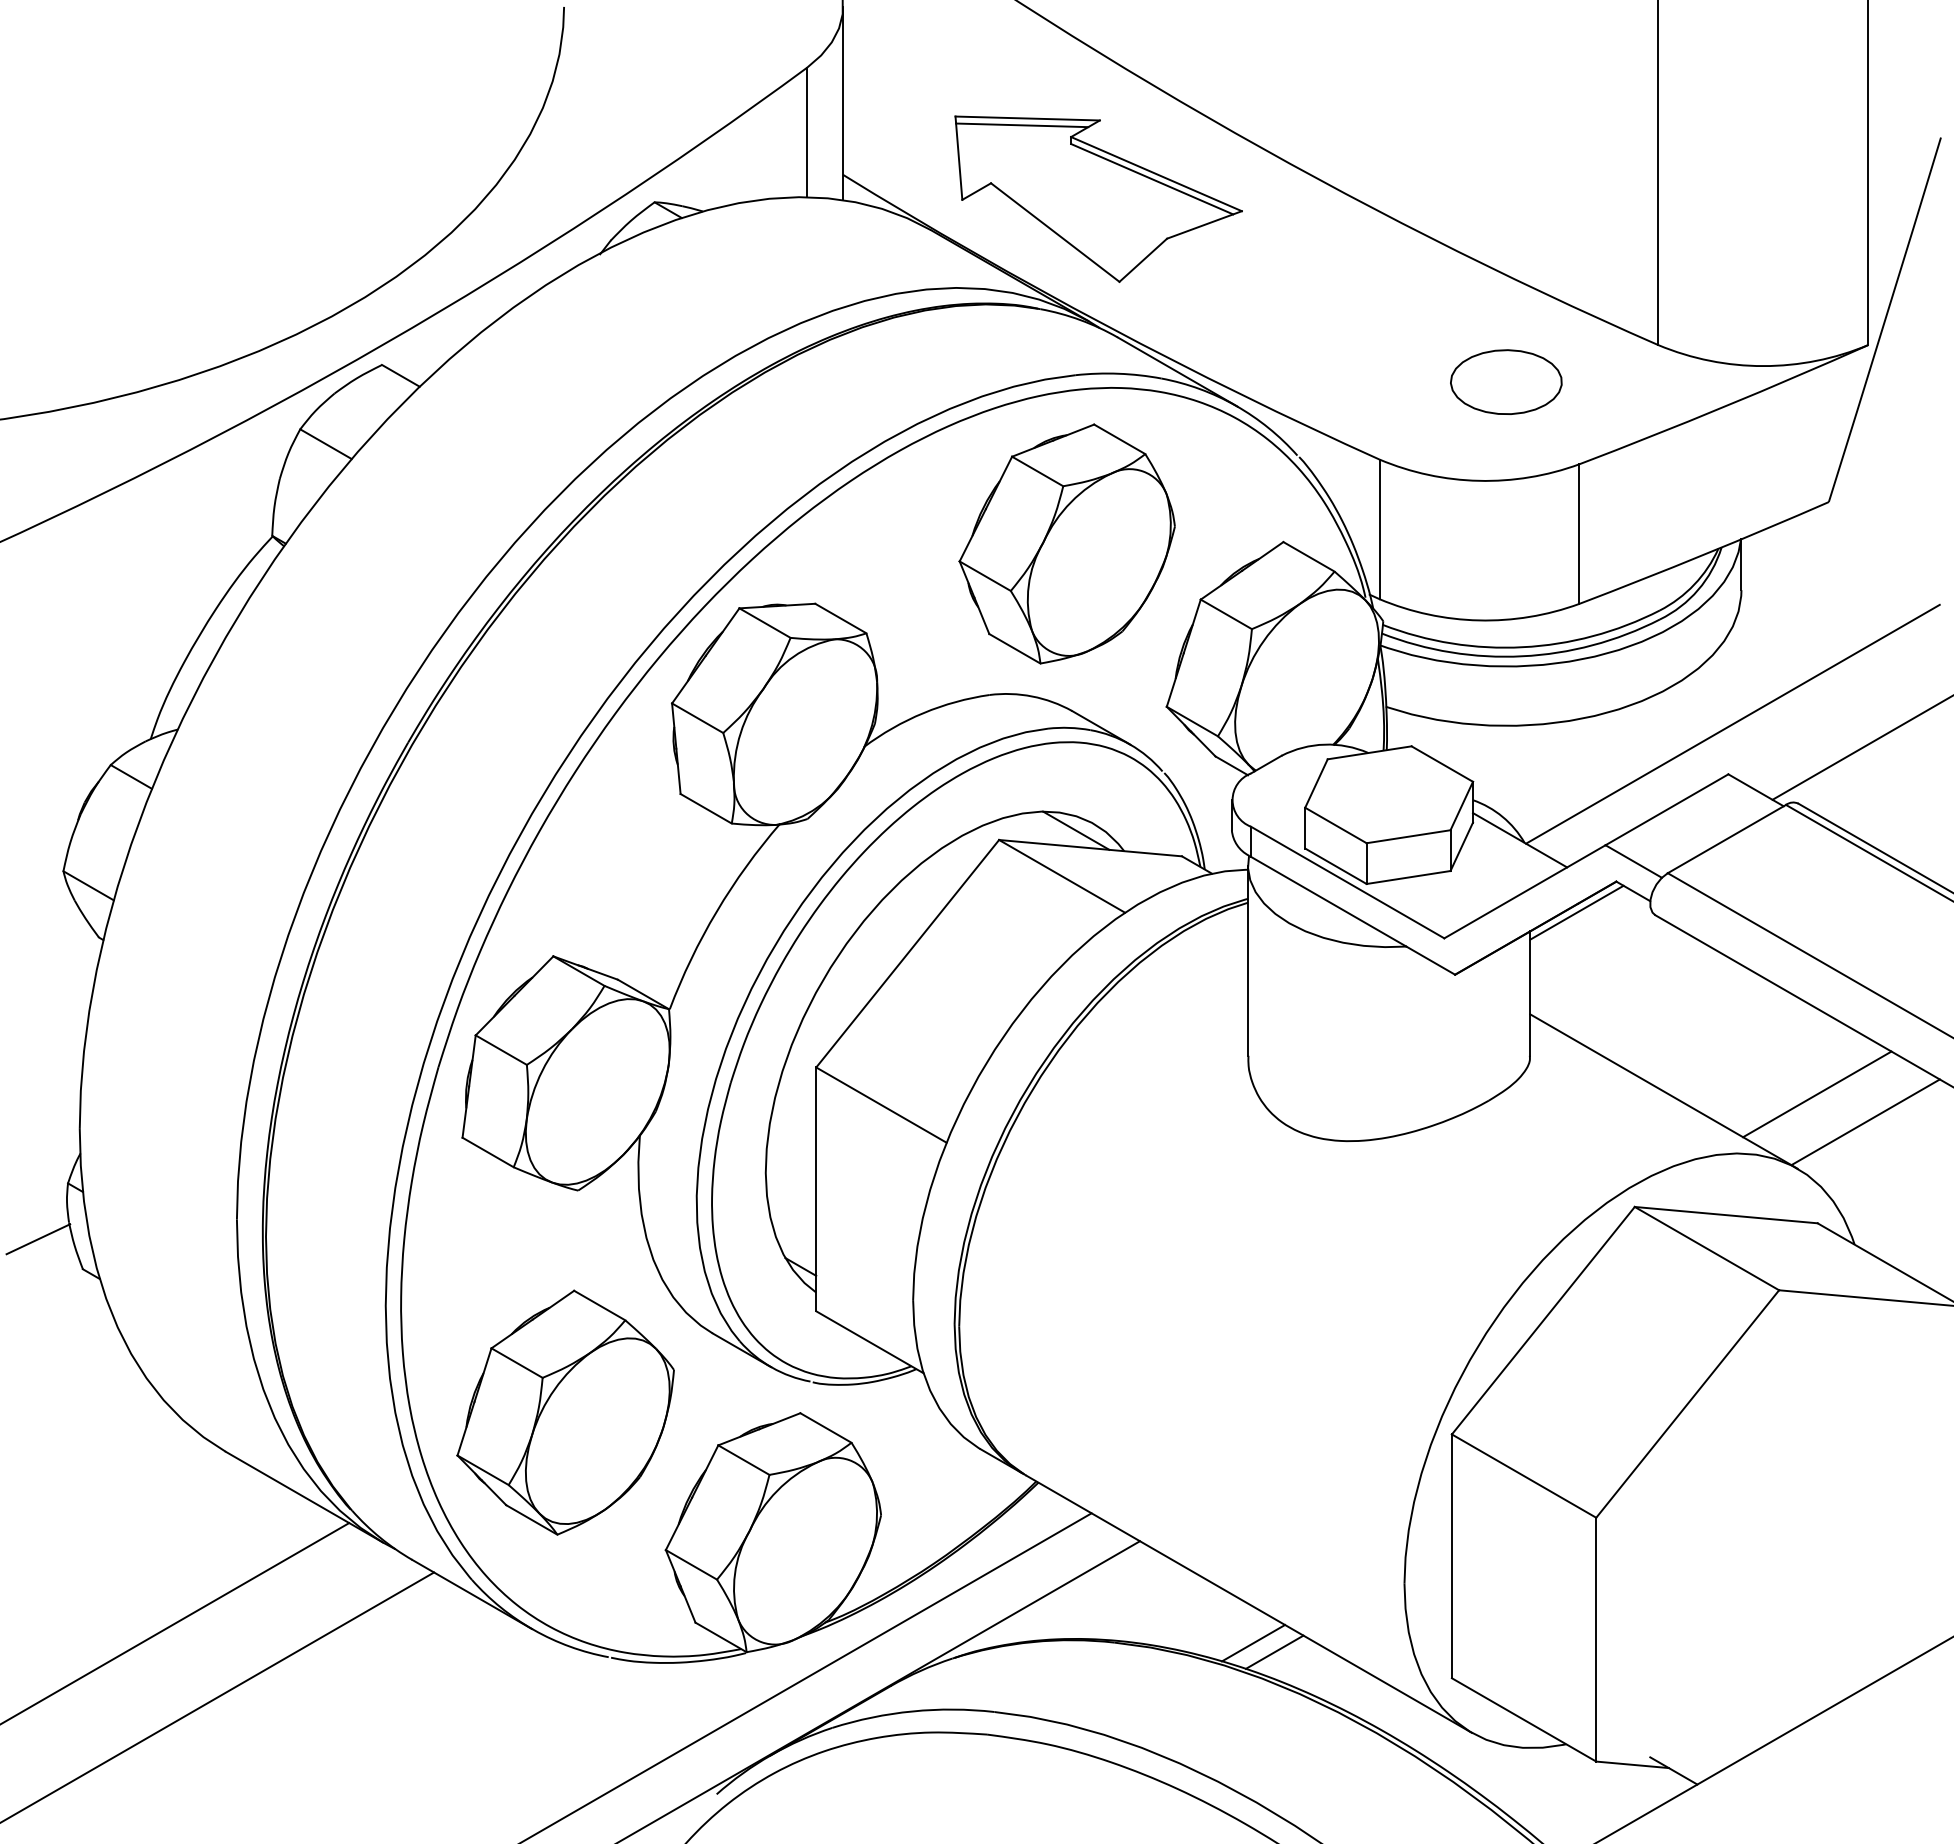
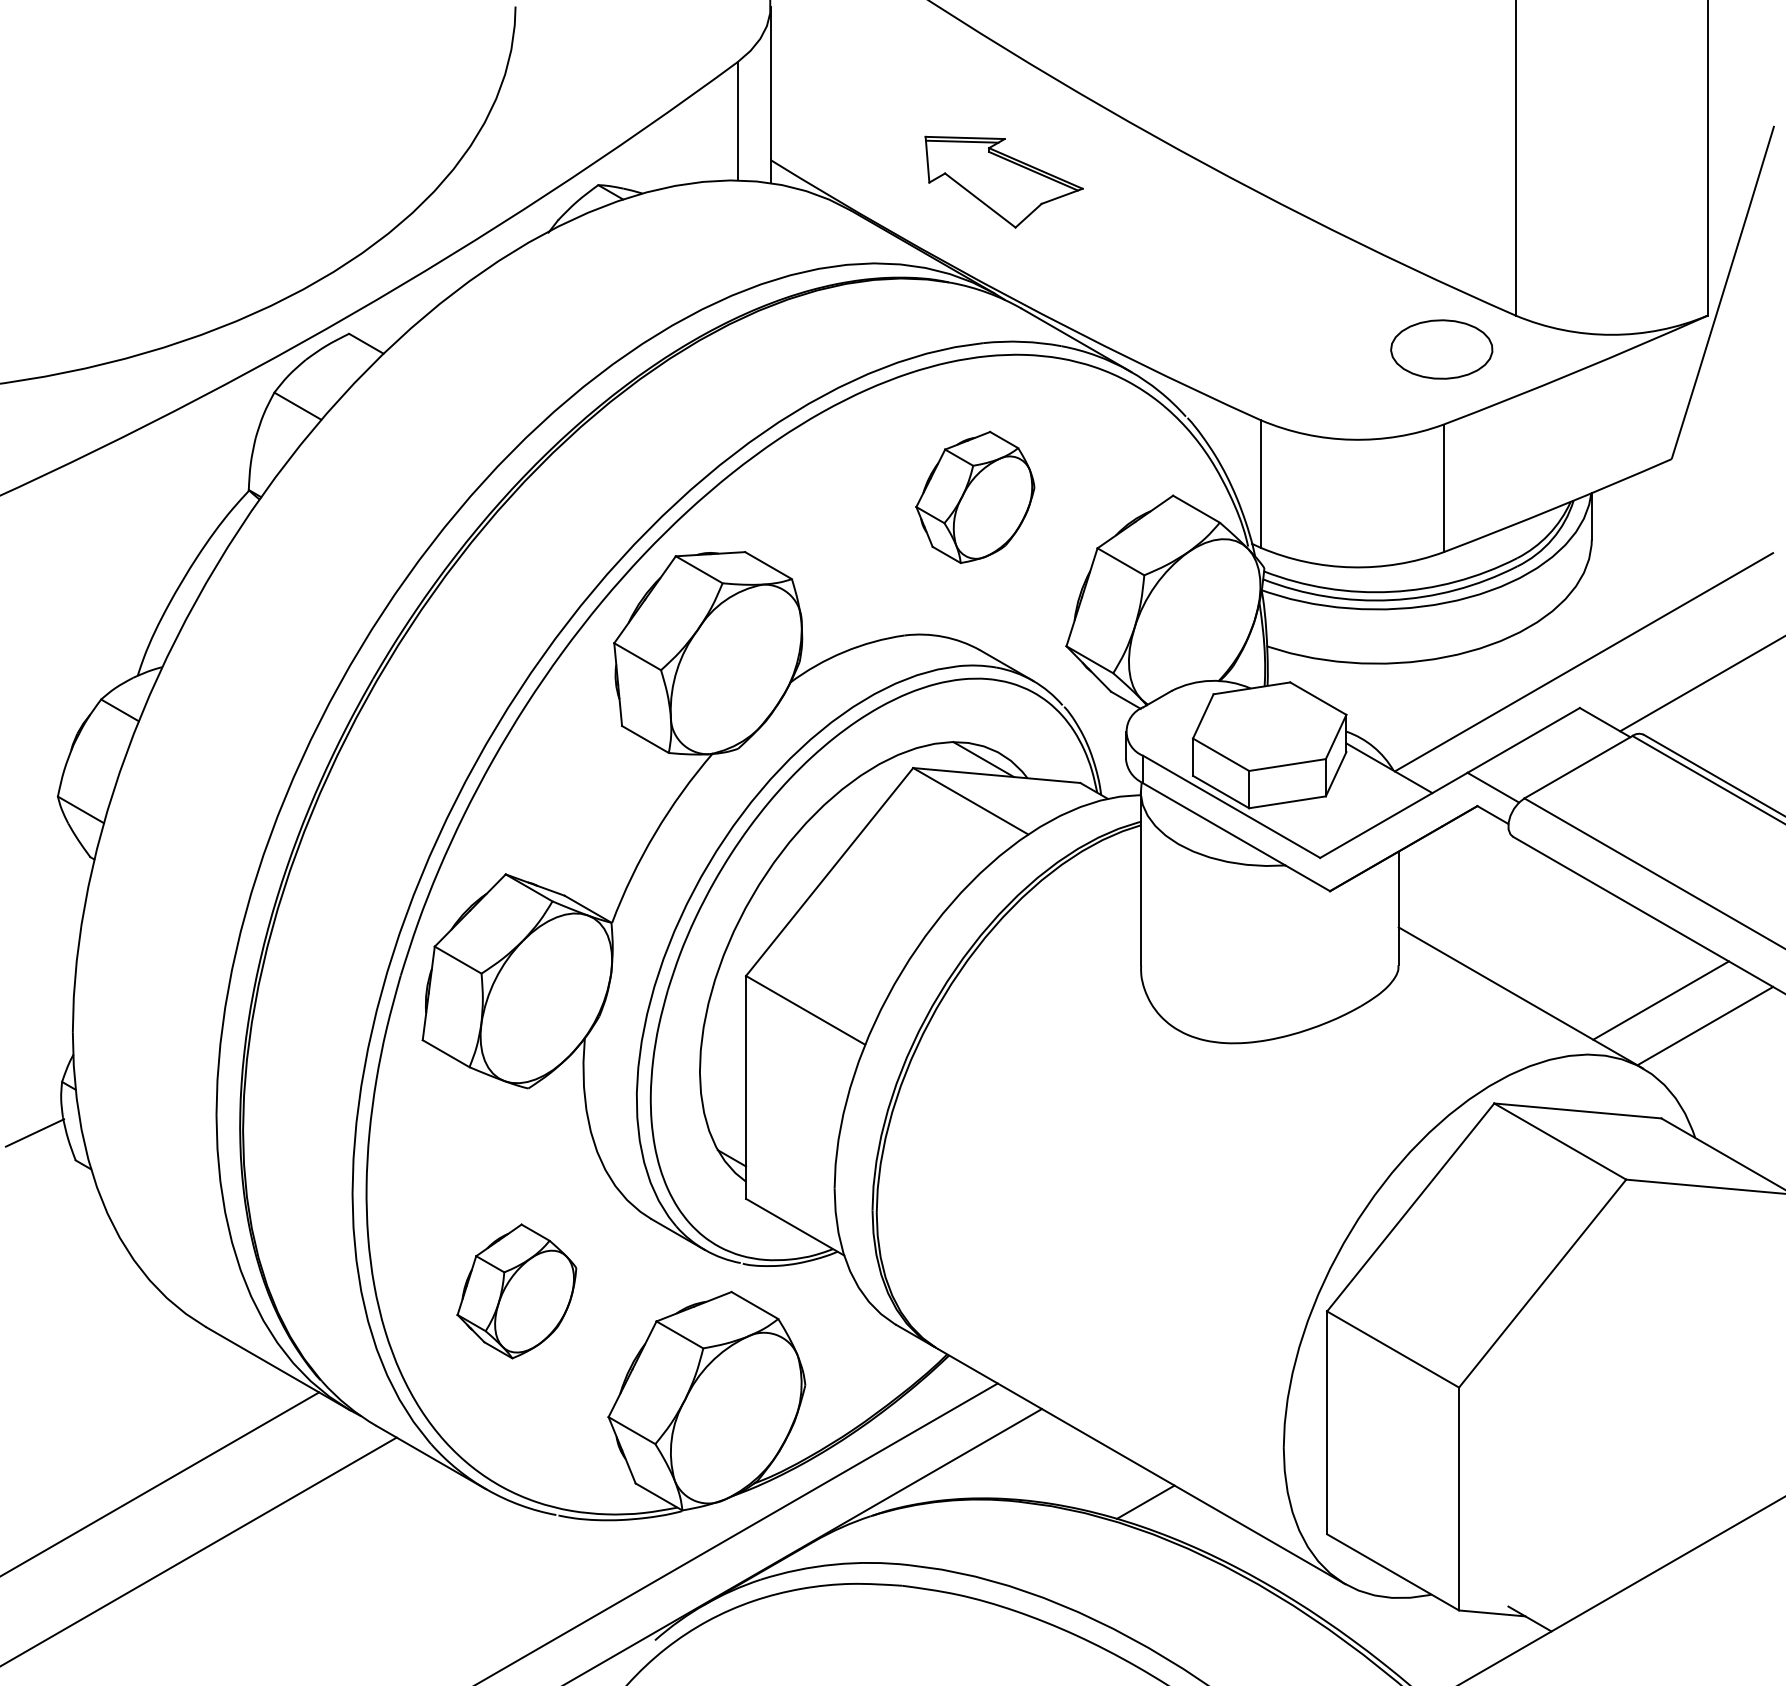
part: (1098, 198) -> (1004, 181), size x0.6
part: (1506, 381) -> (1441, 348), moved
part: (1066, 543) -> (974, 497), size x0.6
line: (1576, 912) -> (1441, 834), removed
part: (565, 1412) -> (516, 1291), size x0.6
line: (1274, 1651) -> (1164, 1509), removed

